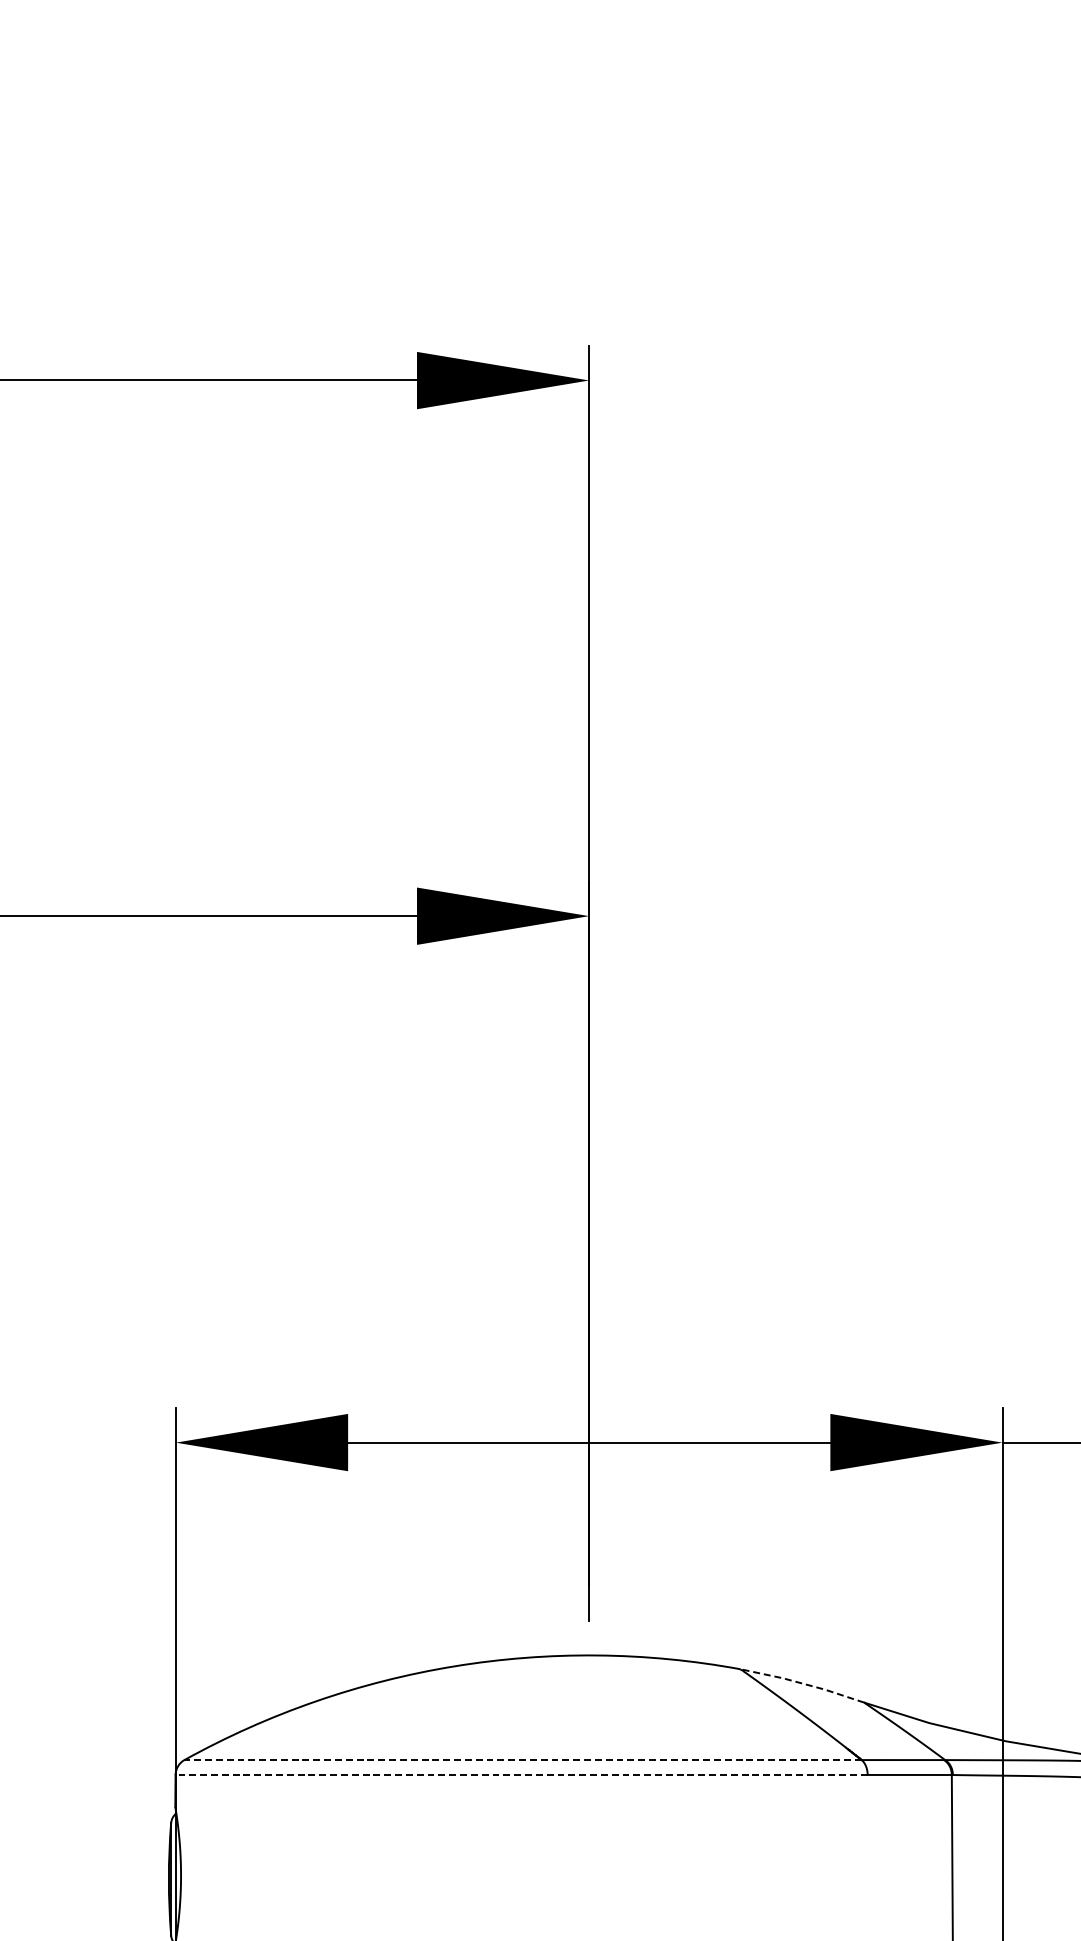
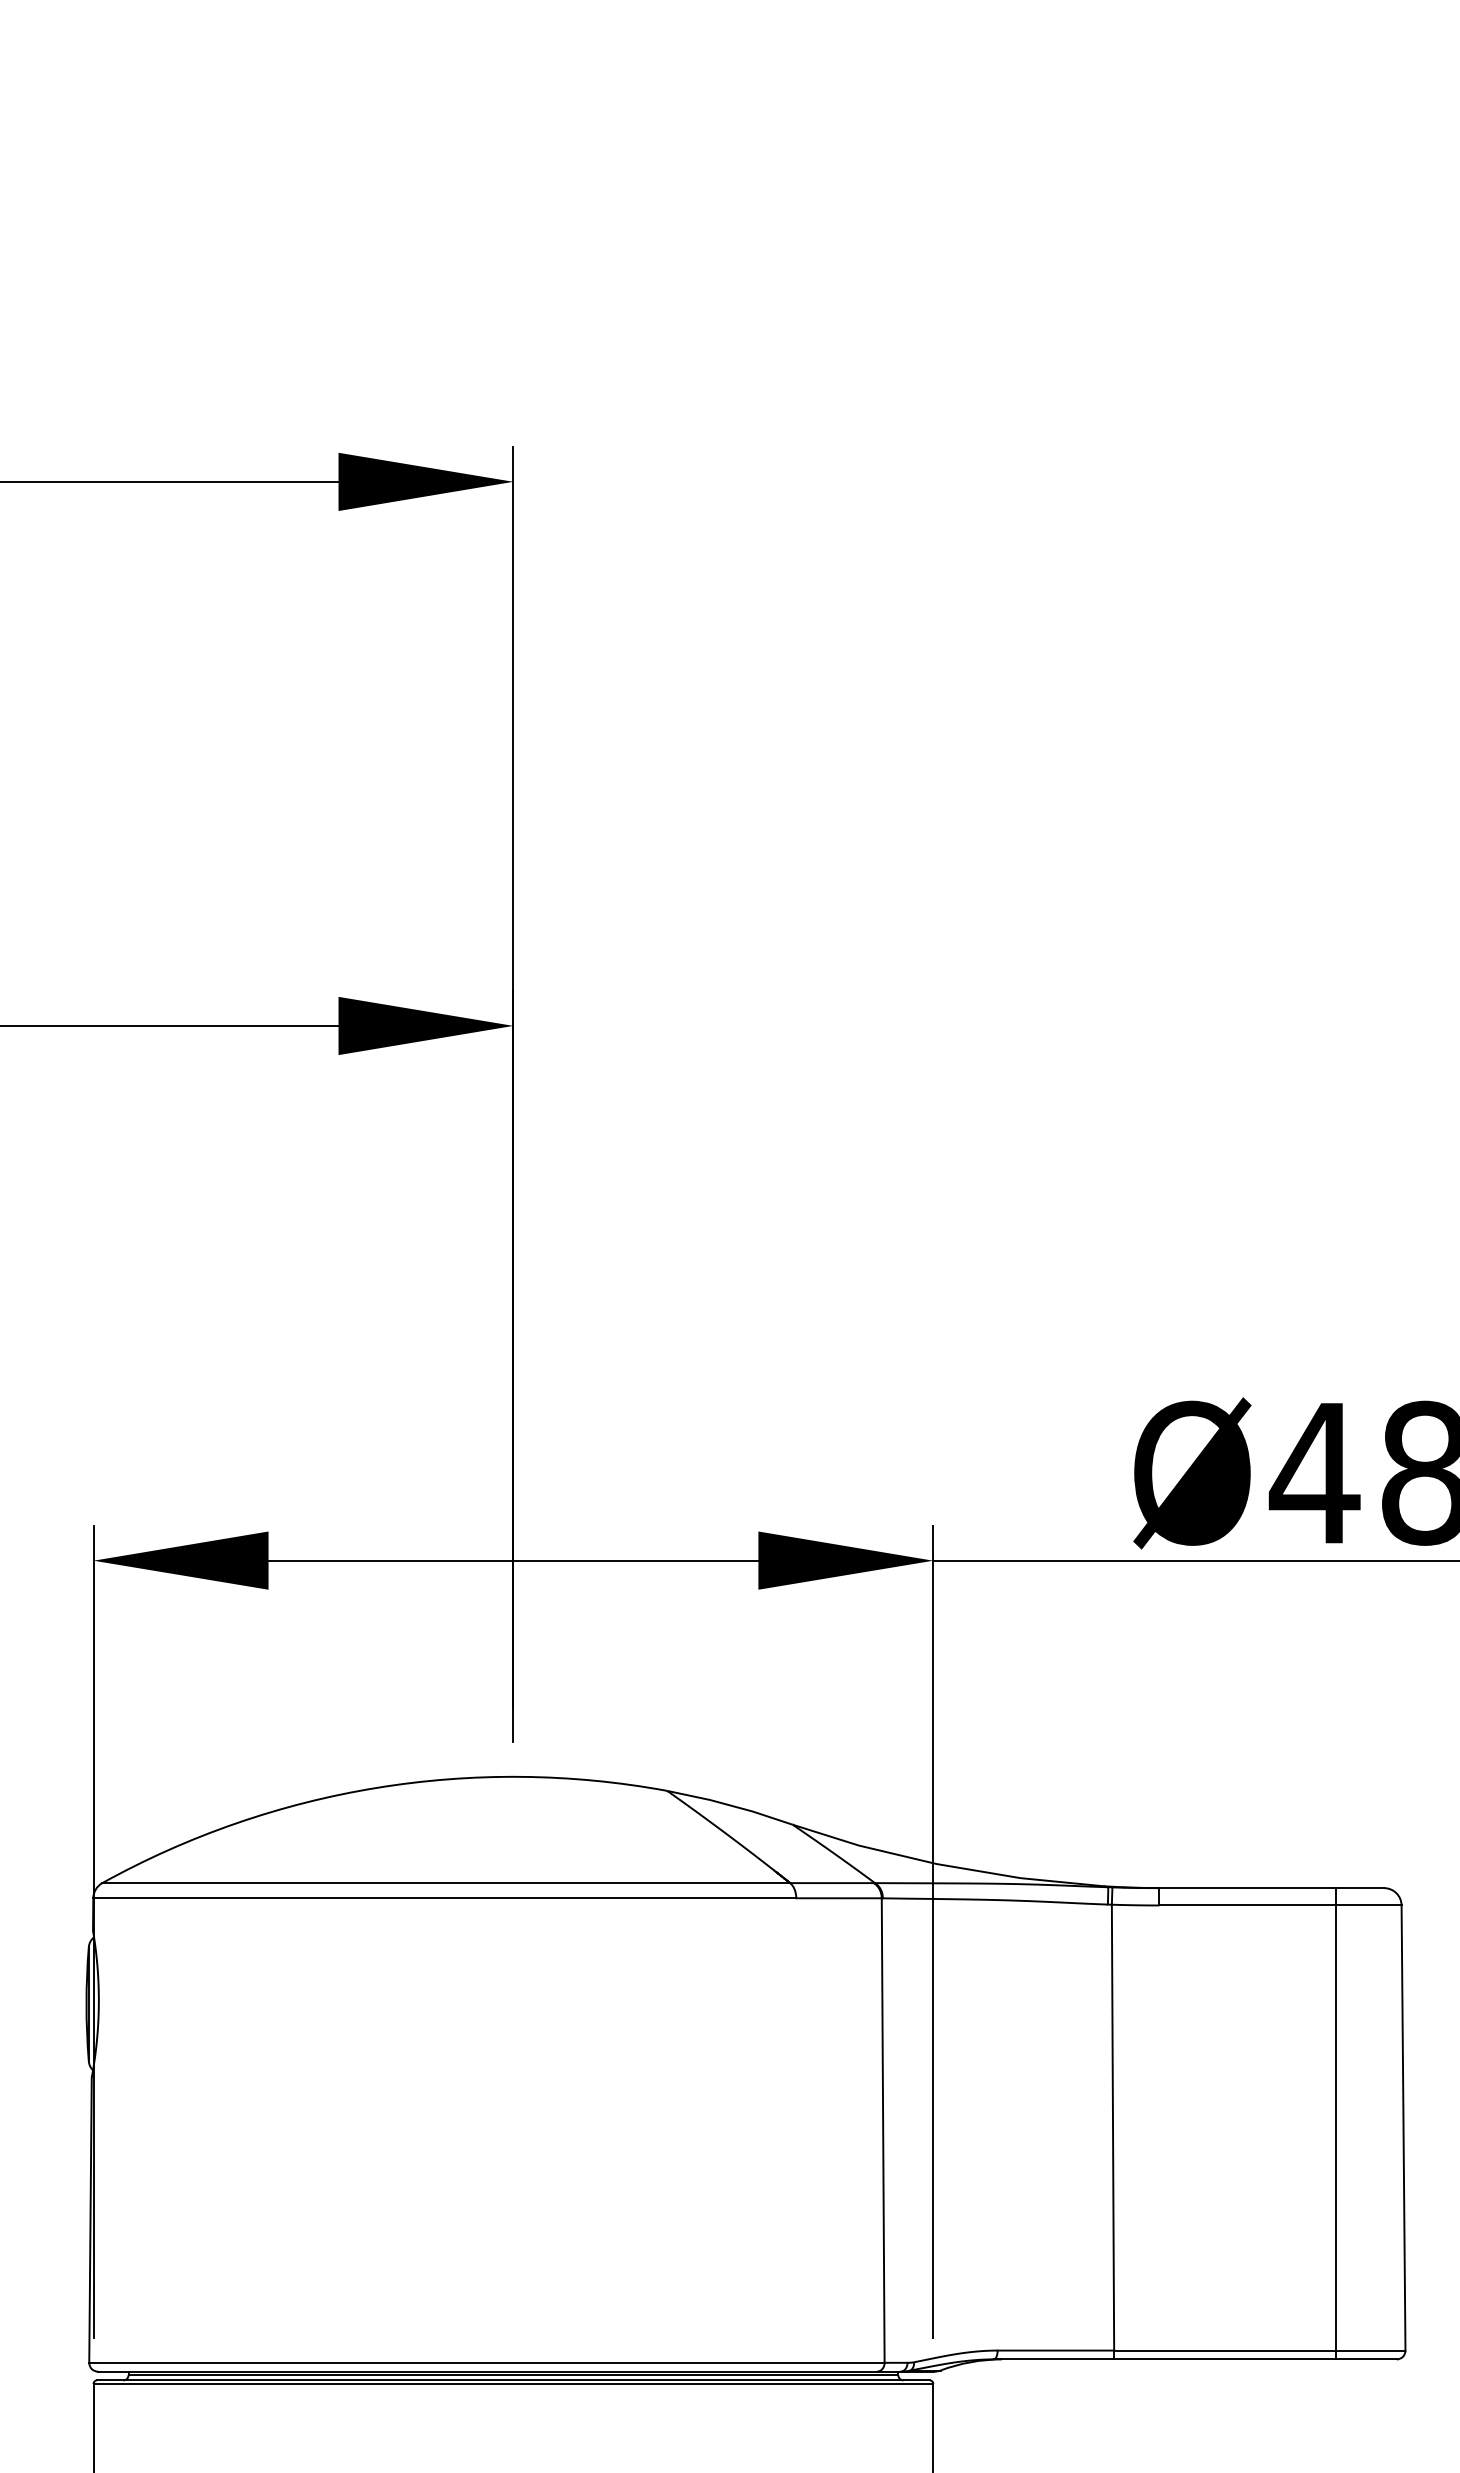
line: (803, 1683) -> (731, 1805), dashed -> solid
line: (523, 1760) -> (446, 1883), dashed -> solid
line: (521, 1775) -> (444, 1898), dashed -> solid

